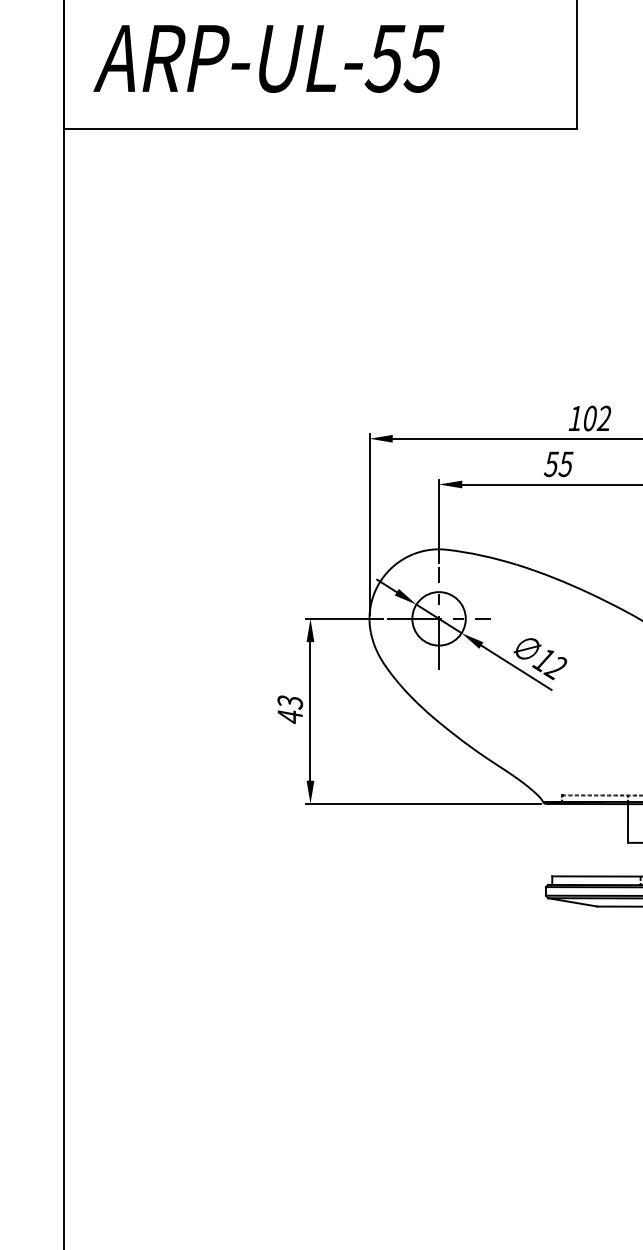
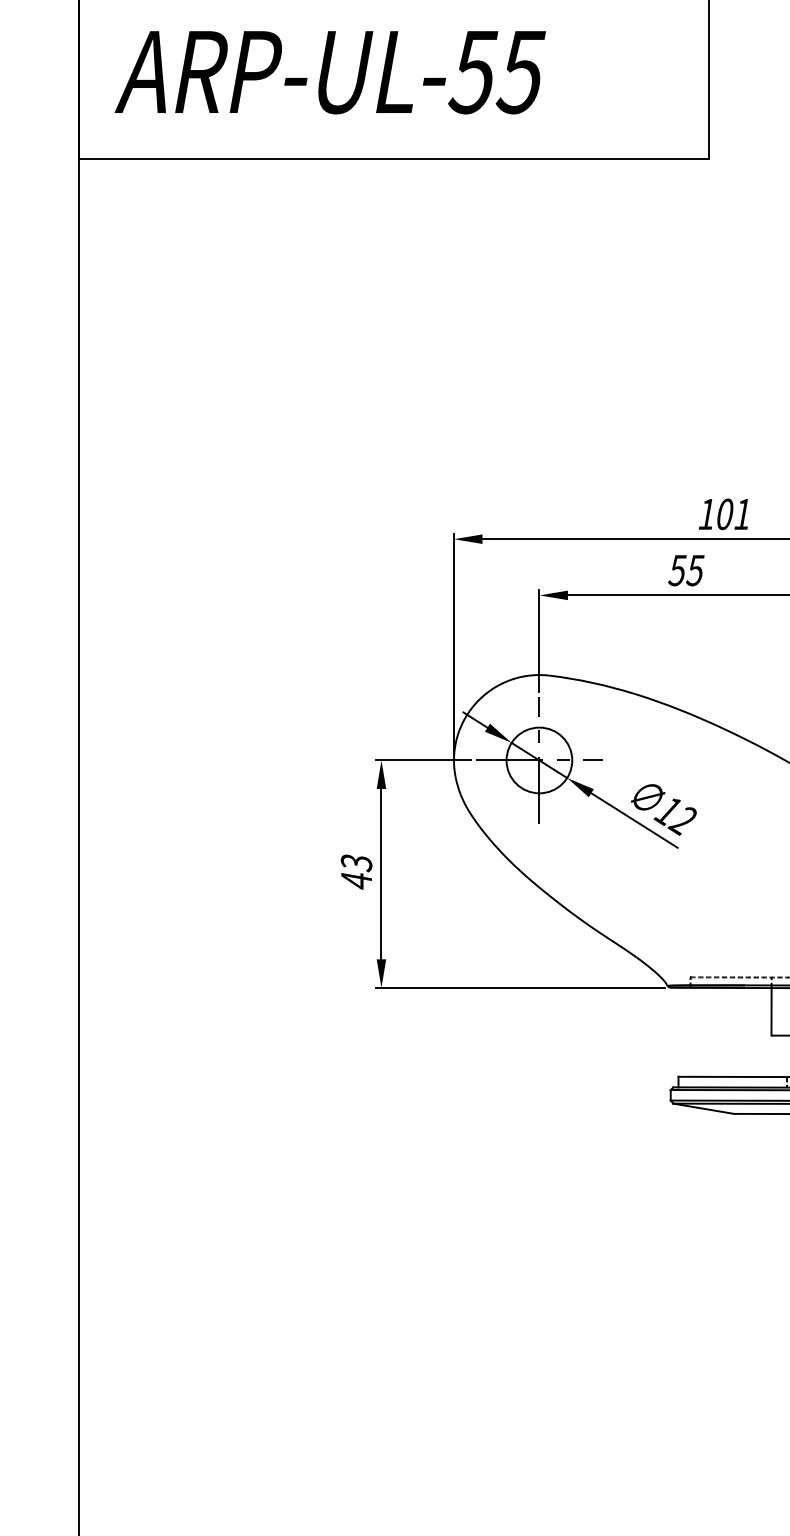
text: (603, 417) -> (741, 513), 102 -> 101

